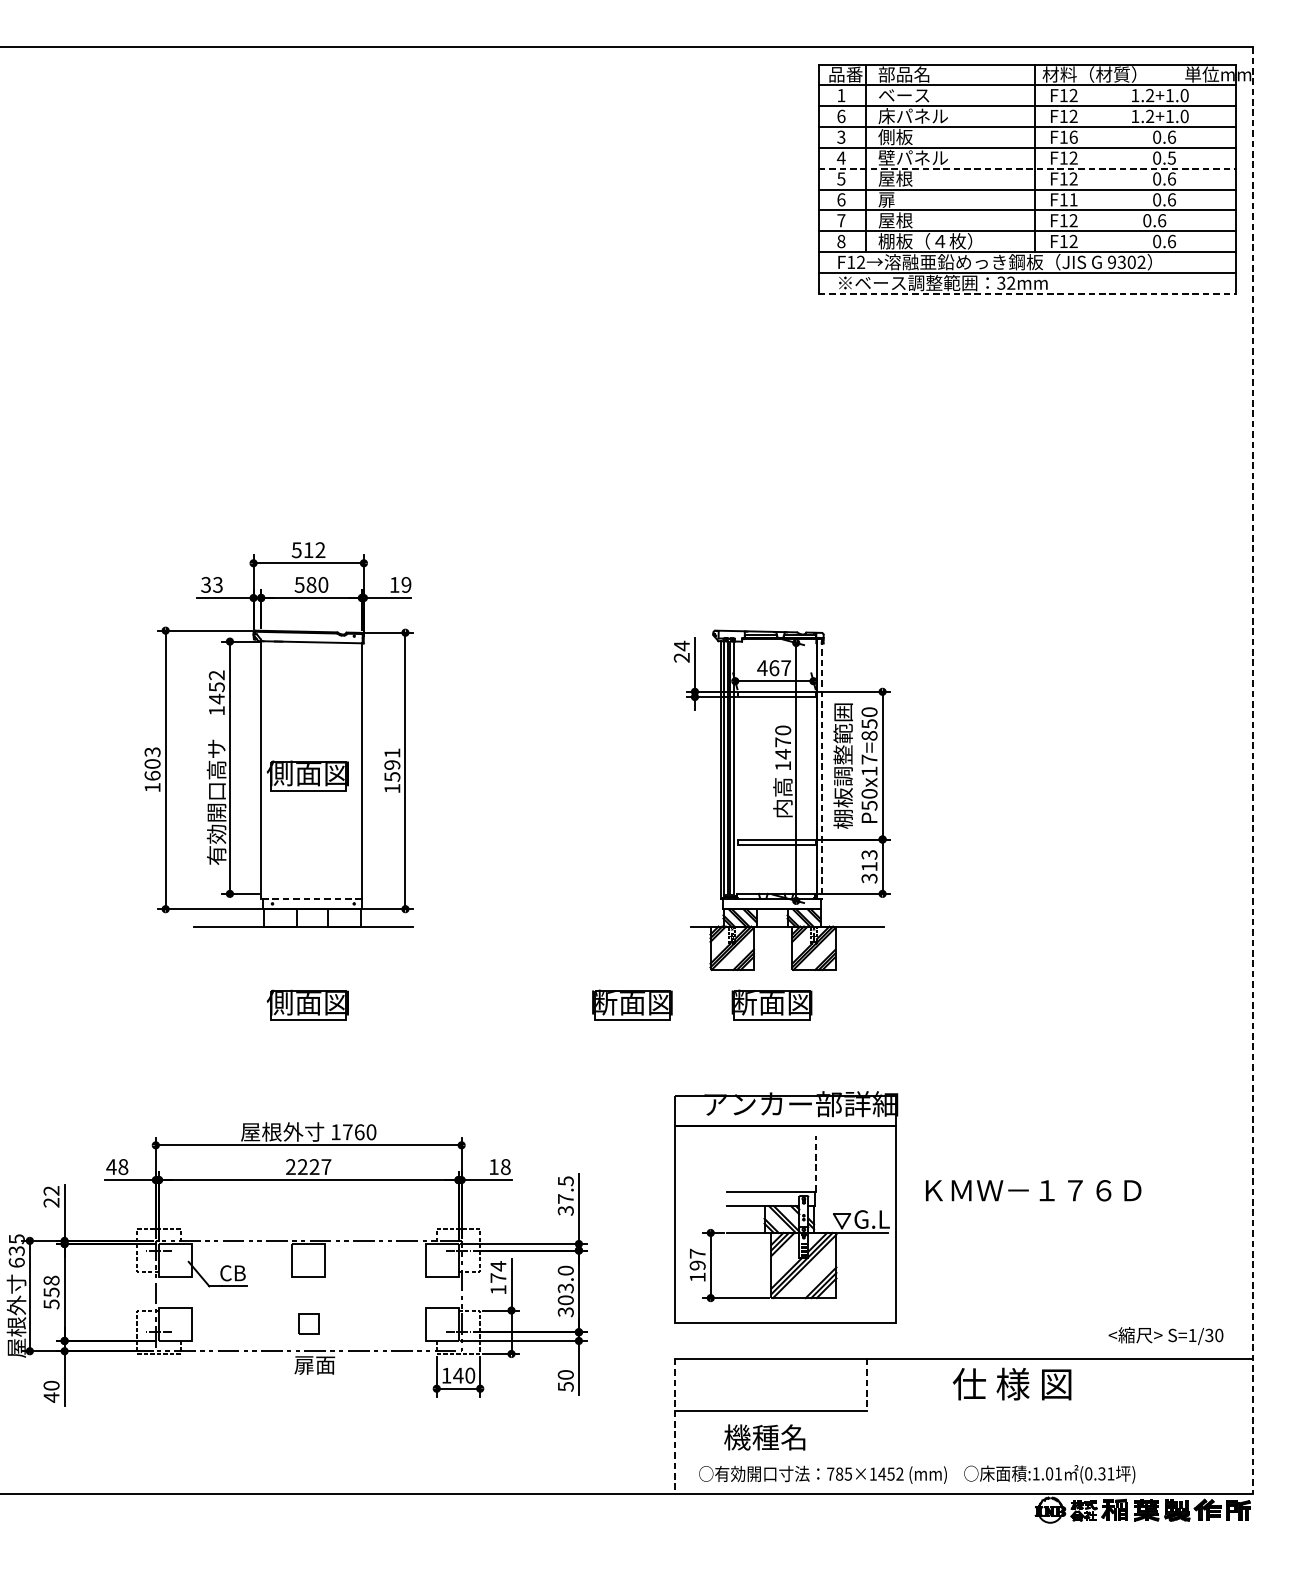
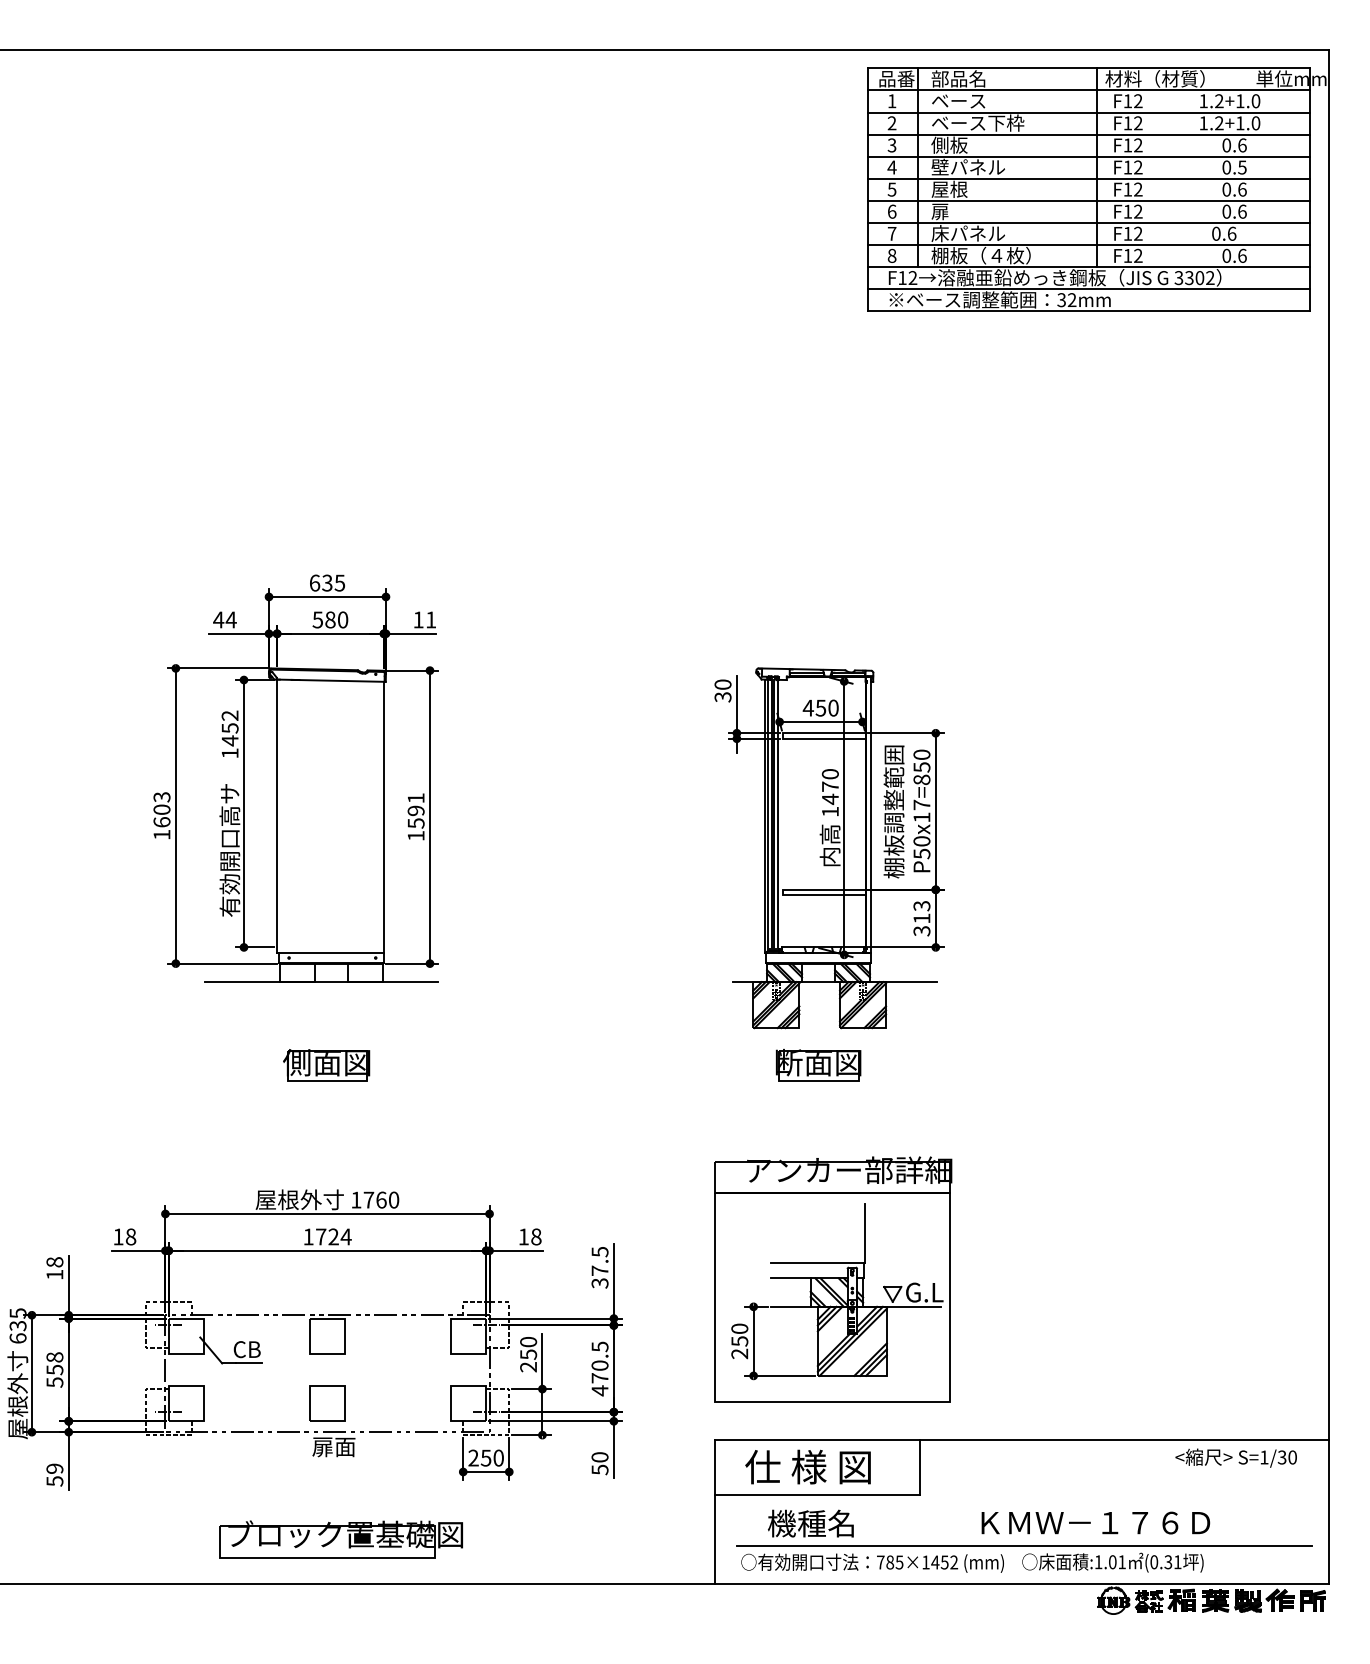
text: (921, 115) -> (977, 122), 床パネル -> ベース下枠
text: (840, 116) -> (891, 123), 6 -> 2
text: (1073, 137) -> (1138, 145), F16 -> F12
line: (1027, 168) -> (1089, 178), dashed -> solid
text: (1073, 199) -> (1138, 211), F11 -> F12
text: (913, 220) -> (968, 233), 屋根 -> 床パネル
text: (1111, 262) -> (1178, 278), 9302 -> 3302
line: (1027, 293) -> (1089, 311), dashed -> solid
text: (308, 549) -> (327, 582), 512 -> 635
text: (211, 584) -> (224, 619), 33 -> 44
text: (406, 584) -> (431, 619), 19 -> 11
text: (681, 651) -> (722, 690), 24 -> 30
text: (779, 667) -> (826, 707), 467 -> 450
line: (821, 768) -> (871, 814), dashed -> solid
line: (1253, 770) -> (1328, 816), dashed -> solid
part: (307, 776) -> (326, 822), removed
line: (311, 898) -> (330, 952), dashed -> solid
part: (632, 1005) -> (670, 1065), removed
line: (815, 1163) -> (864, 1233), dashed -> solid
text: (111, 1166) -> (118, 1236), 48 -> 18
text: (308, 1166) -> (327, 1236), 2227 -> 1724
text: (1033, 1190) -> (1095, 1522), moved
text: (51, 1196) -> (54, 1268), 22 -> 18
text: (697, 1265) -> (739, 1341), 197 -> 250
text: (498, 1277) -> (528, 1354), 174 -> 250
text: (565, 1291) -> (599, 1368), 303.0 -> 470.5
part: (308, 1324) -> (327, 1403), size x1.67
text: (1165, 1335) -> (1235, 1457), moved
text: (452, 1375) -> (479, 1457), 140 -> 250
text: (1011, 1383) -> (807, 1466), moved
line: (867, 1384) -> (919, 1467), dashed -> solid
text: (51, 1392) -> (54, 1475), 40 -> 59
line: (674, 1426) -> (715, 1512), dashed -> solid
part: (320, 1452) -> (340, 1539), added
line: (966, 1458) -> (1024, 1545), added

